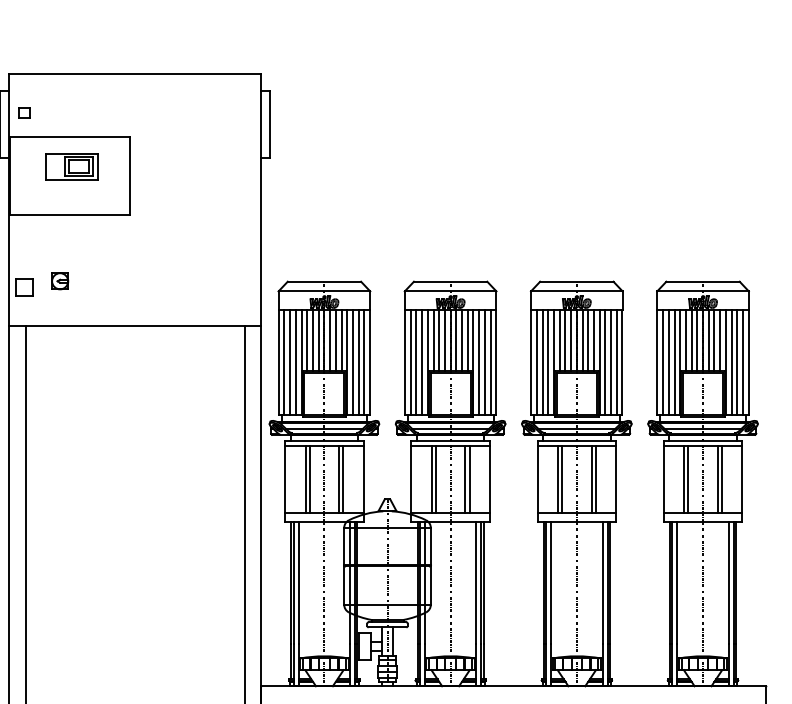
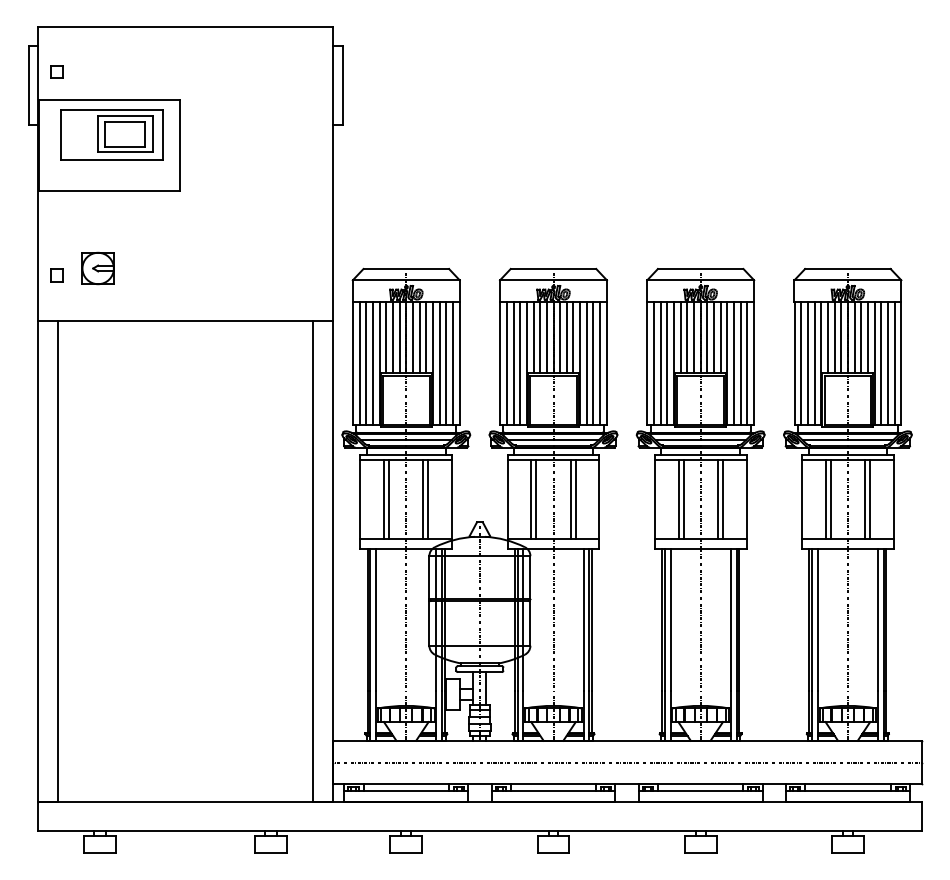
part: (71, 166) -> (111, 134), size x1.67
part: (59, 281) -> (97, 268), size x1.67
part: (24, 287) -> (56, 275), size x0.62

